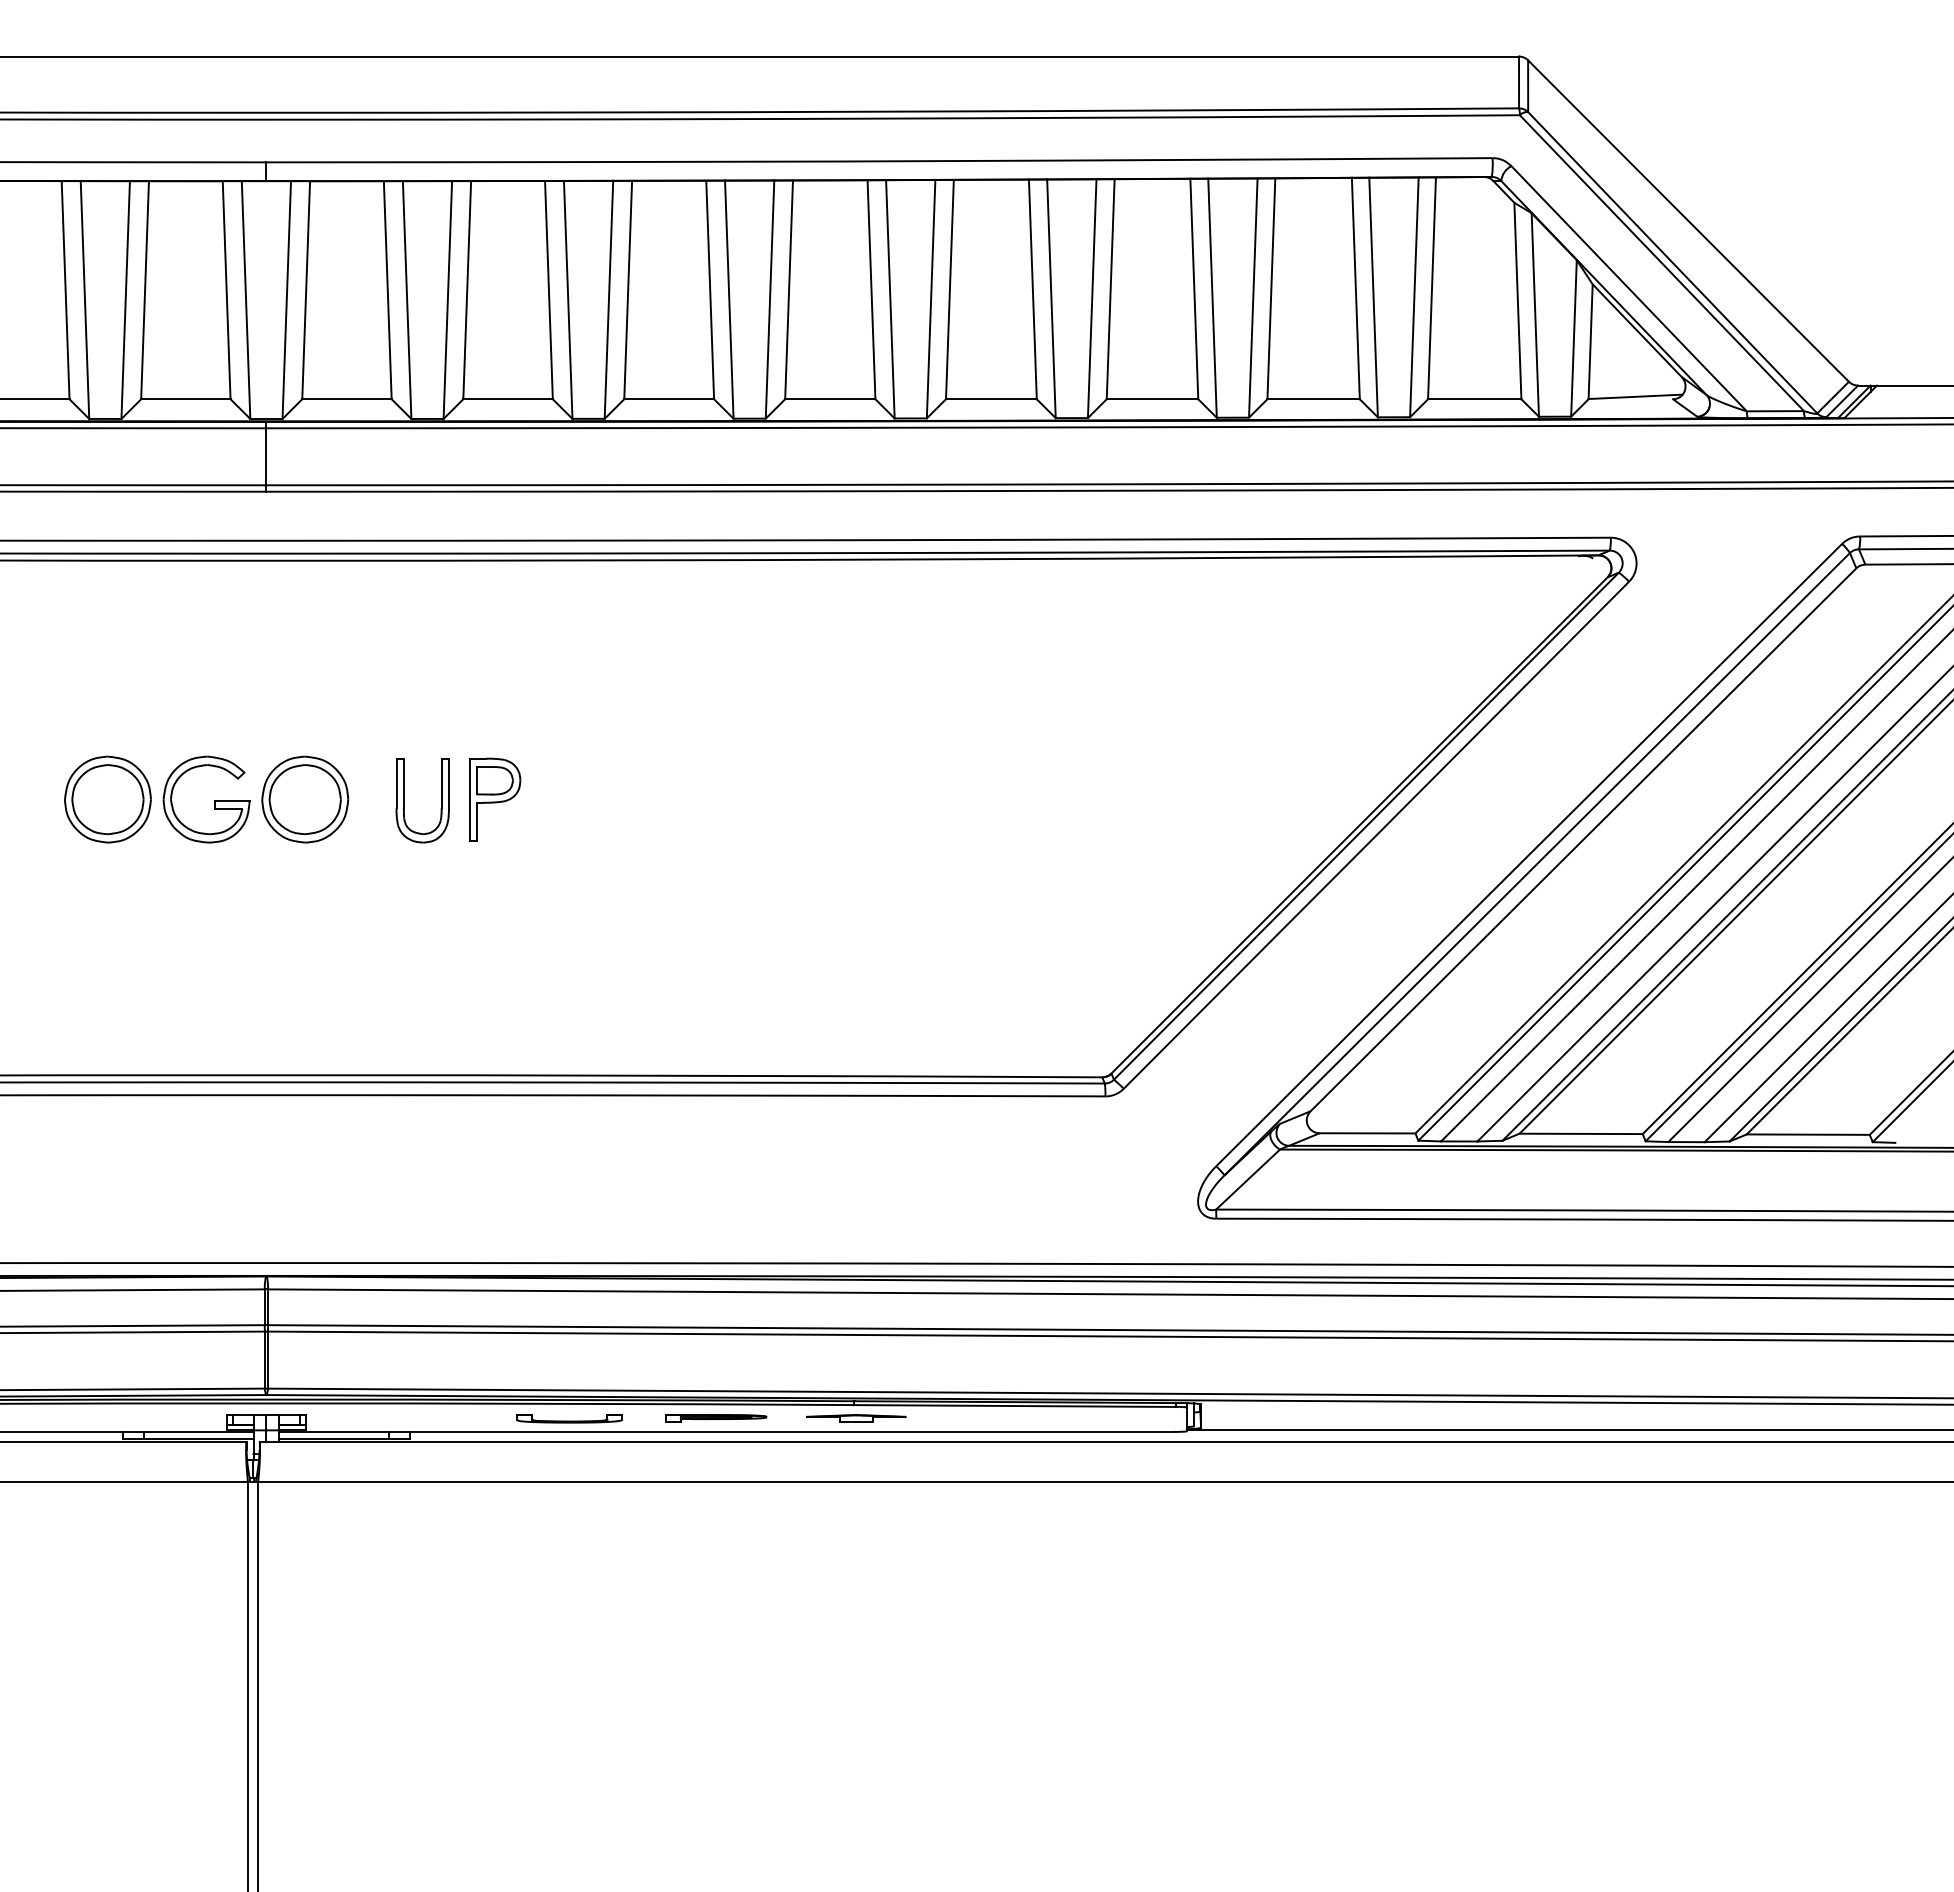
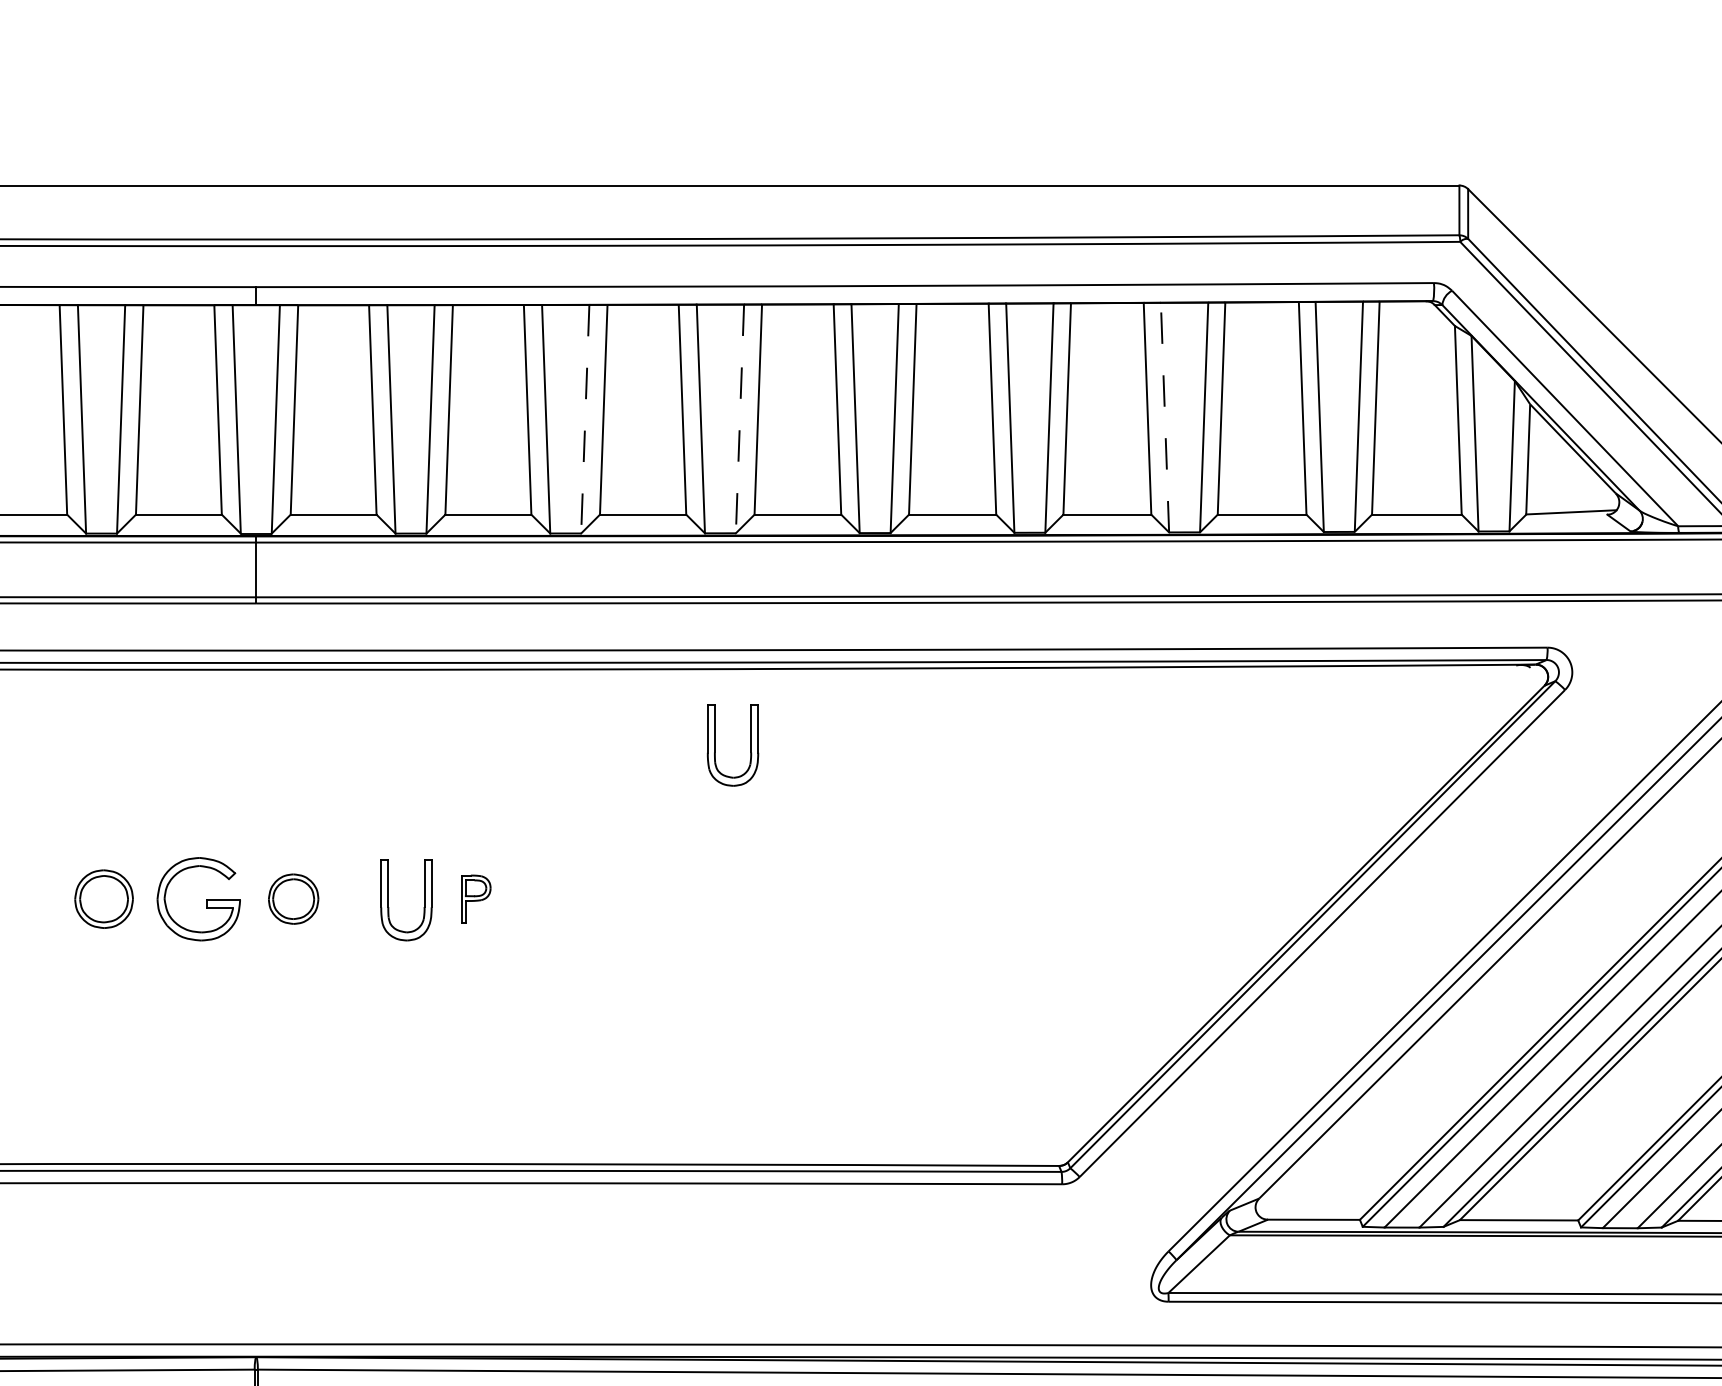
line: (1212, 298) -> (1164, 417), solid -> dashed
line: (608, 300) -> (584, 419), solid -> dashed
line: (770, 300) -> (740, 419), solid -> dashed
part: (744, 639) -> (715, 745), added
part: (107, 799) -> (103, 899), size x0.7
part: (305, 799) -> (293, 899), size x0.6
part: (495, 799) -> (476, 899), size x0.6

